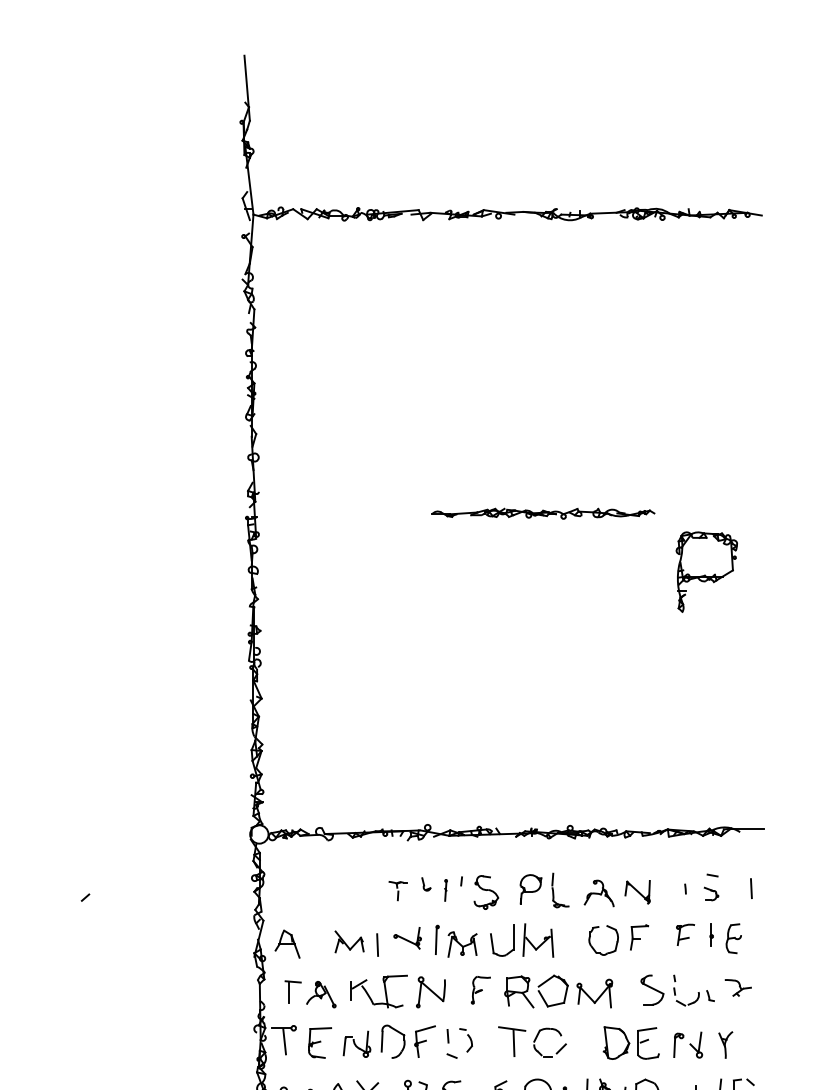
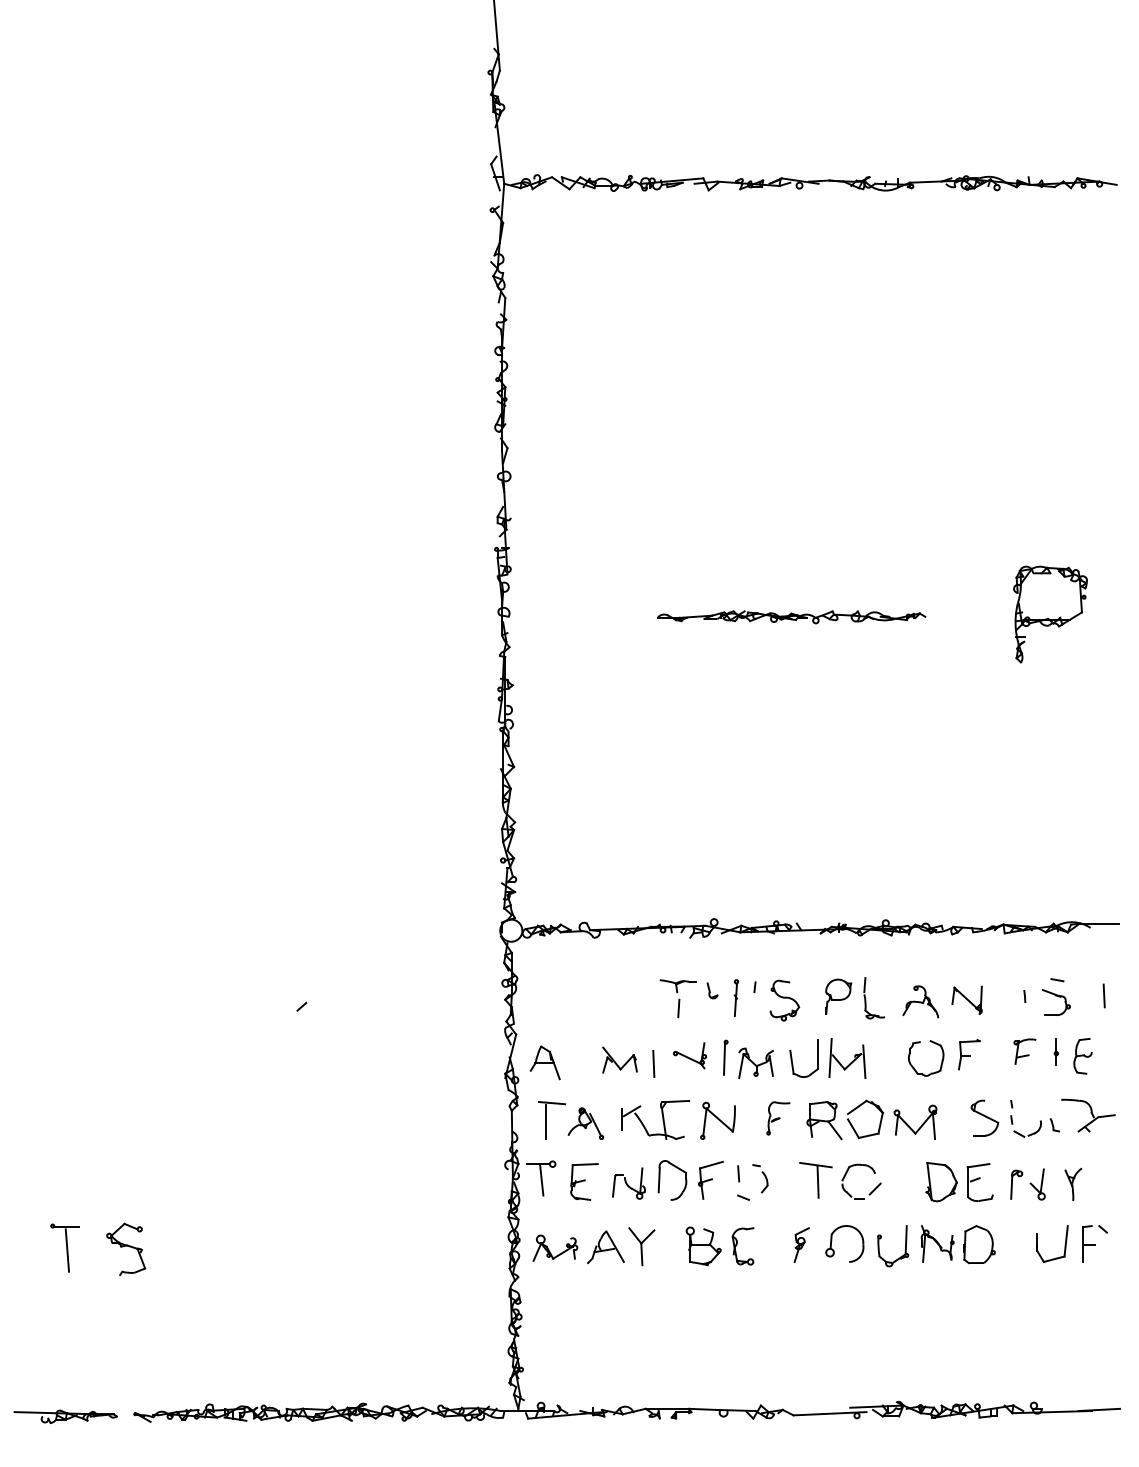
part: (543, 513) -> (791, 617), moved
part: (445, 889) -> (735, 997), size x1.43
part: (397, 890) -> (677, 998), size x1.67
part: (711, 894) -> (1055, 1002), size x1.67
part: (738, 987) -> (1088, 1115), size x1.67
part: (292, 992) -> (551, 1120), size x1.43

